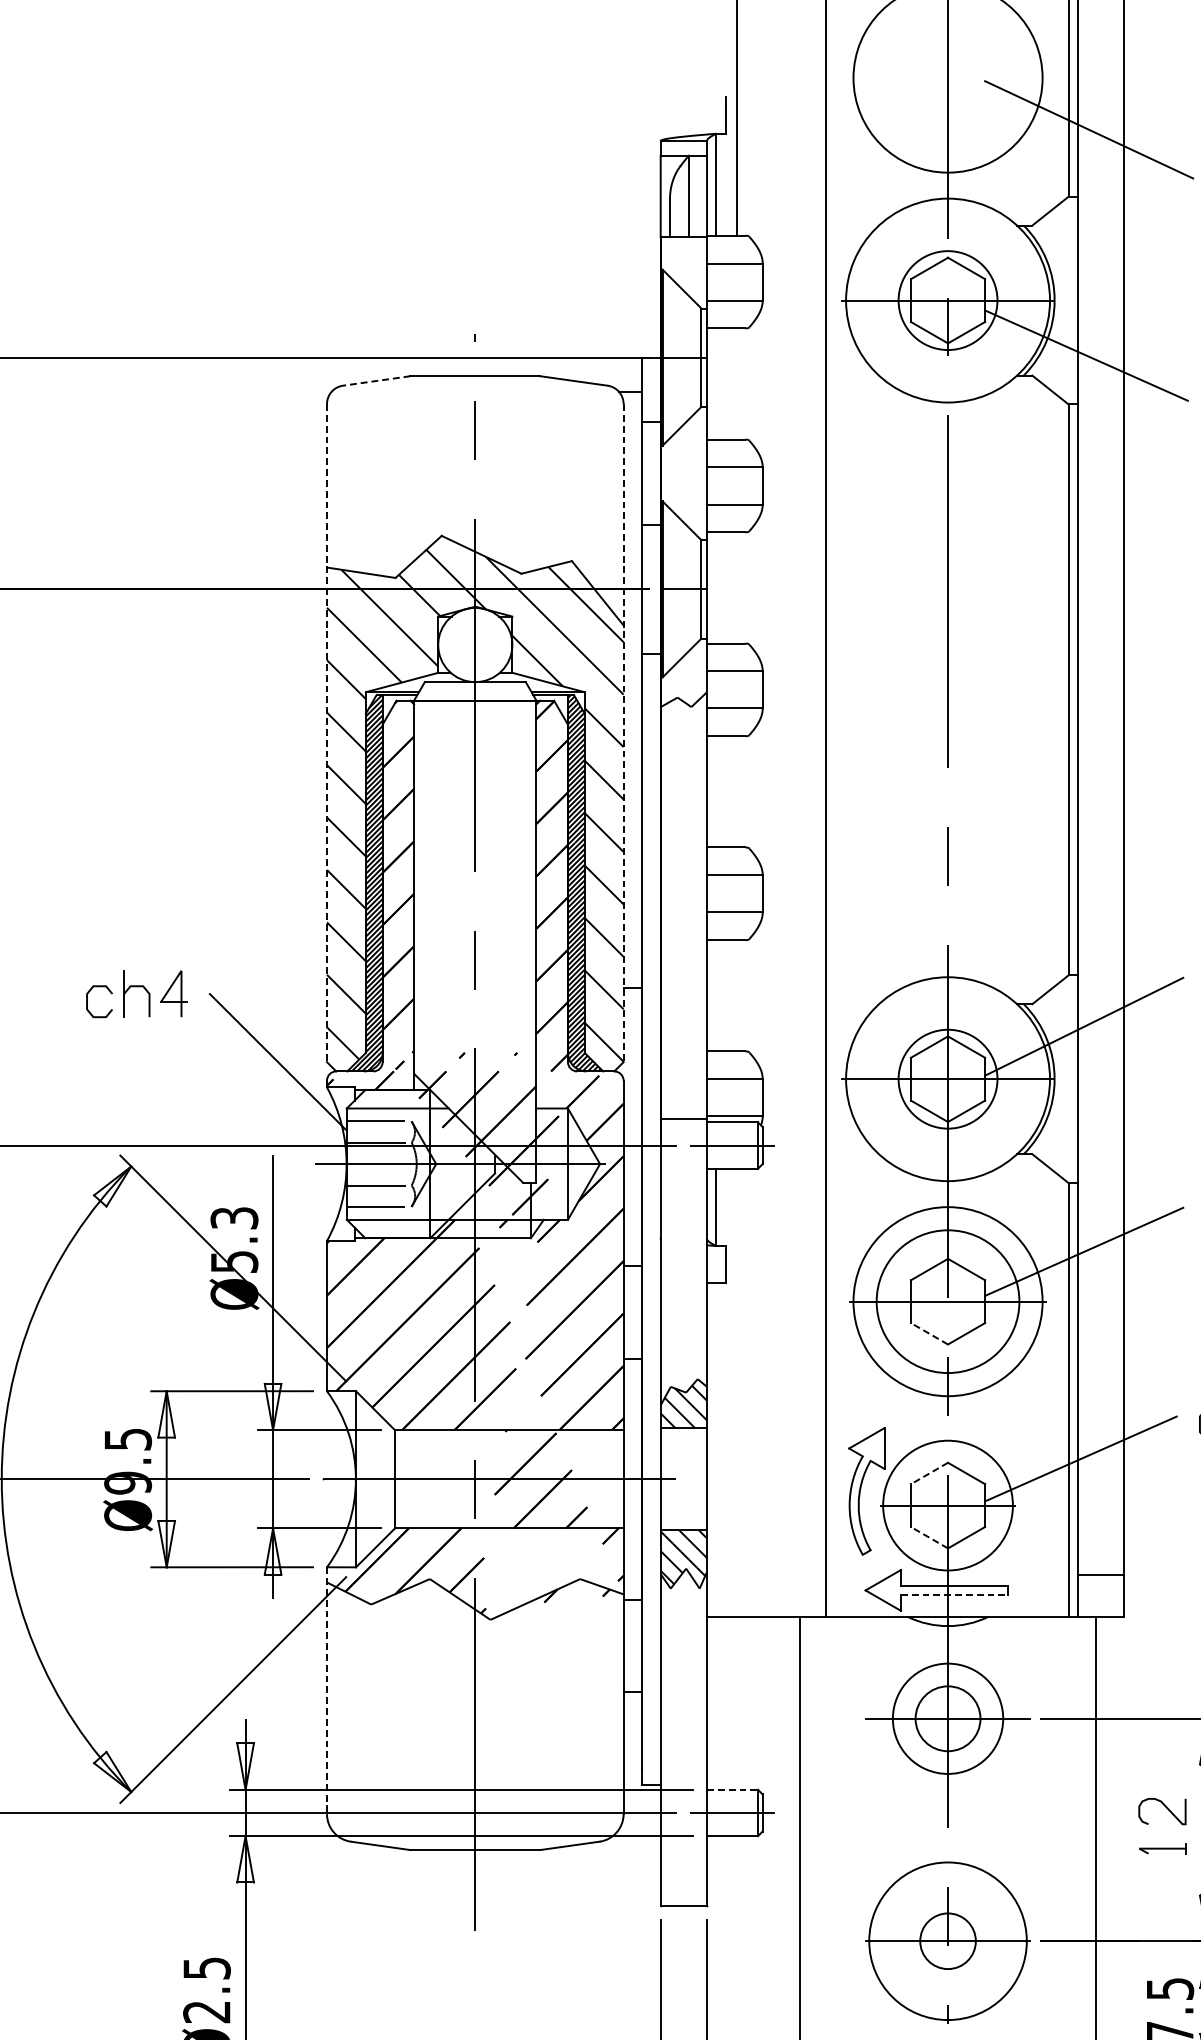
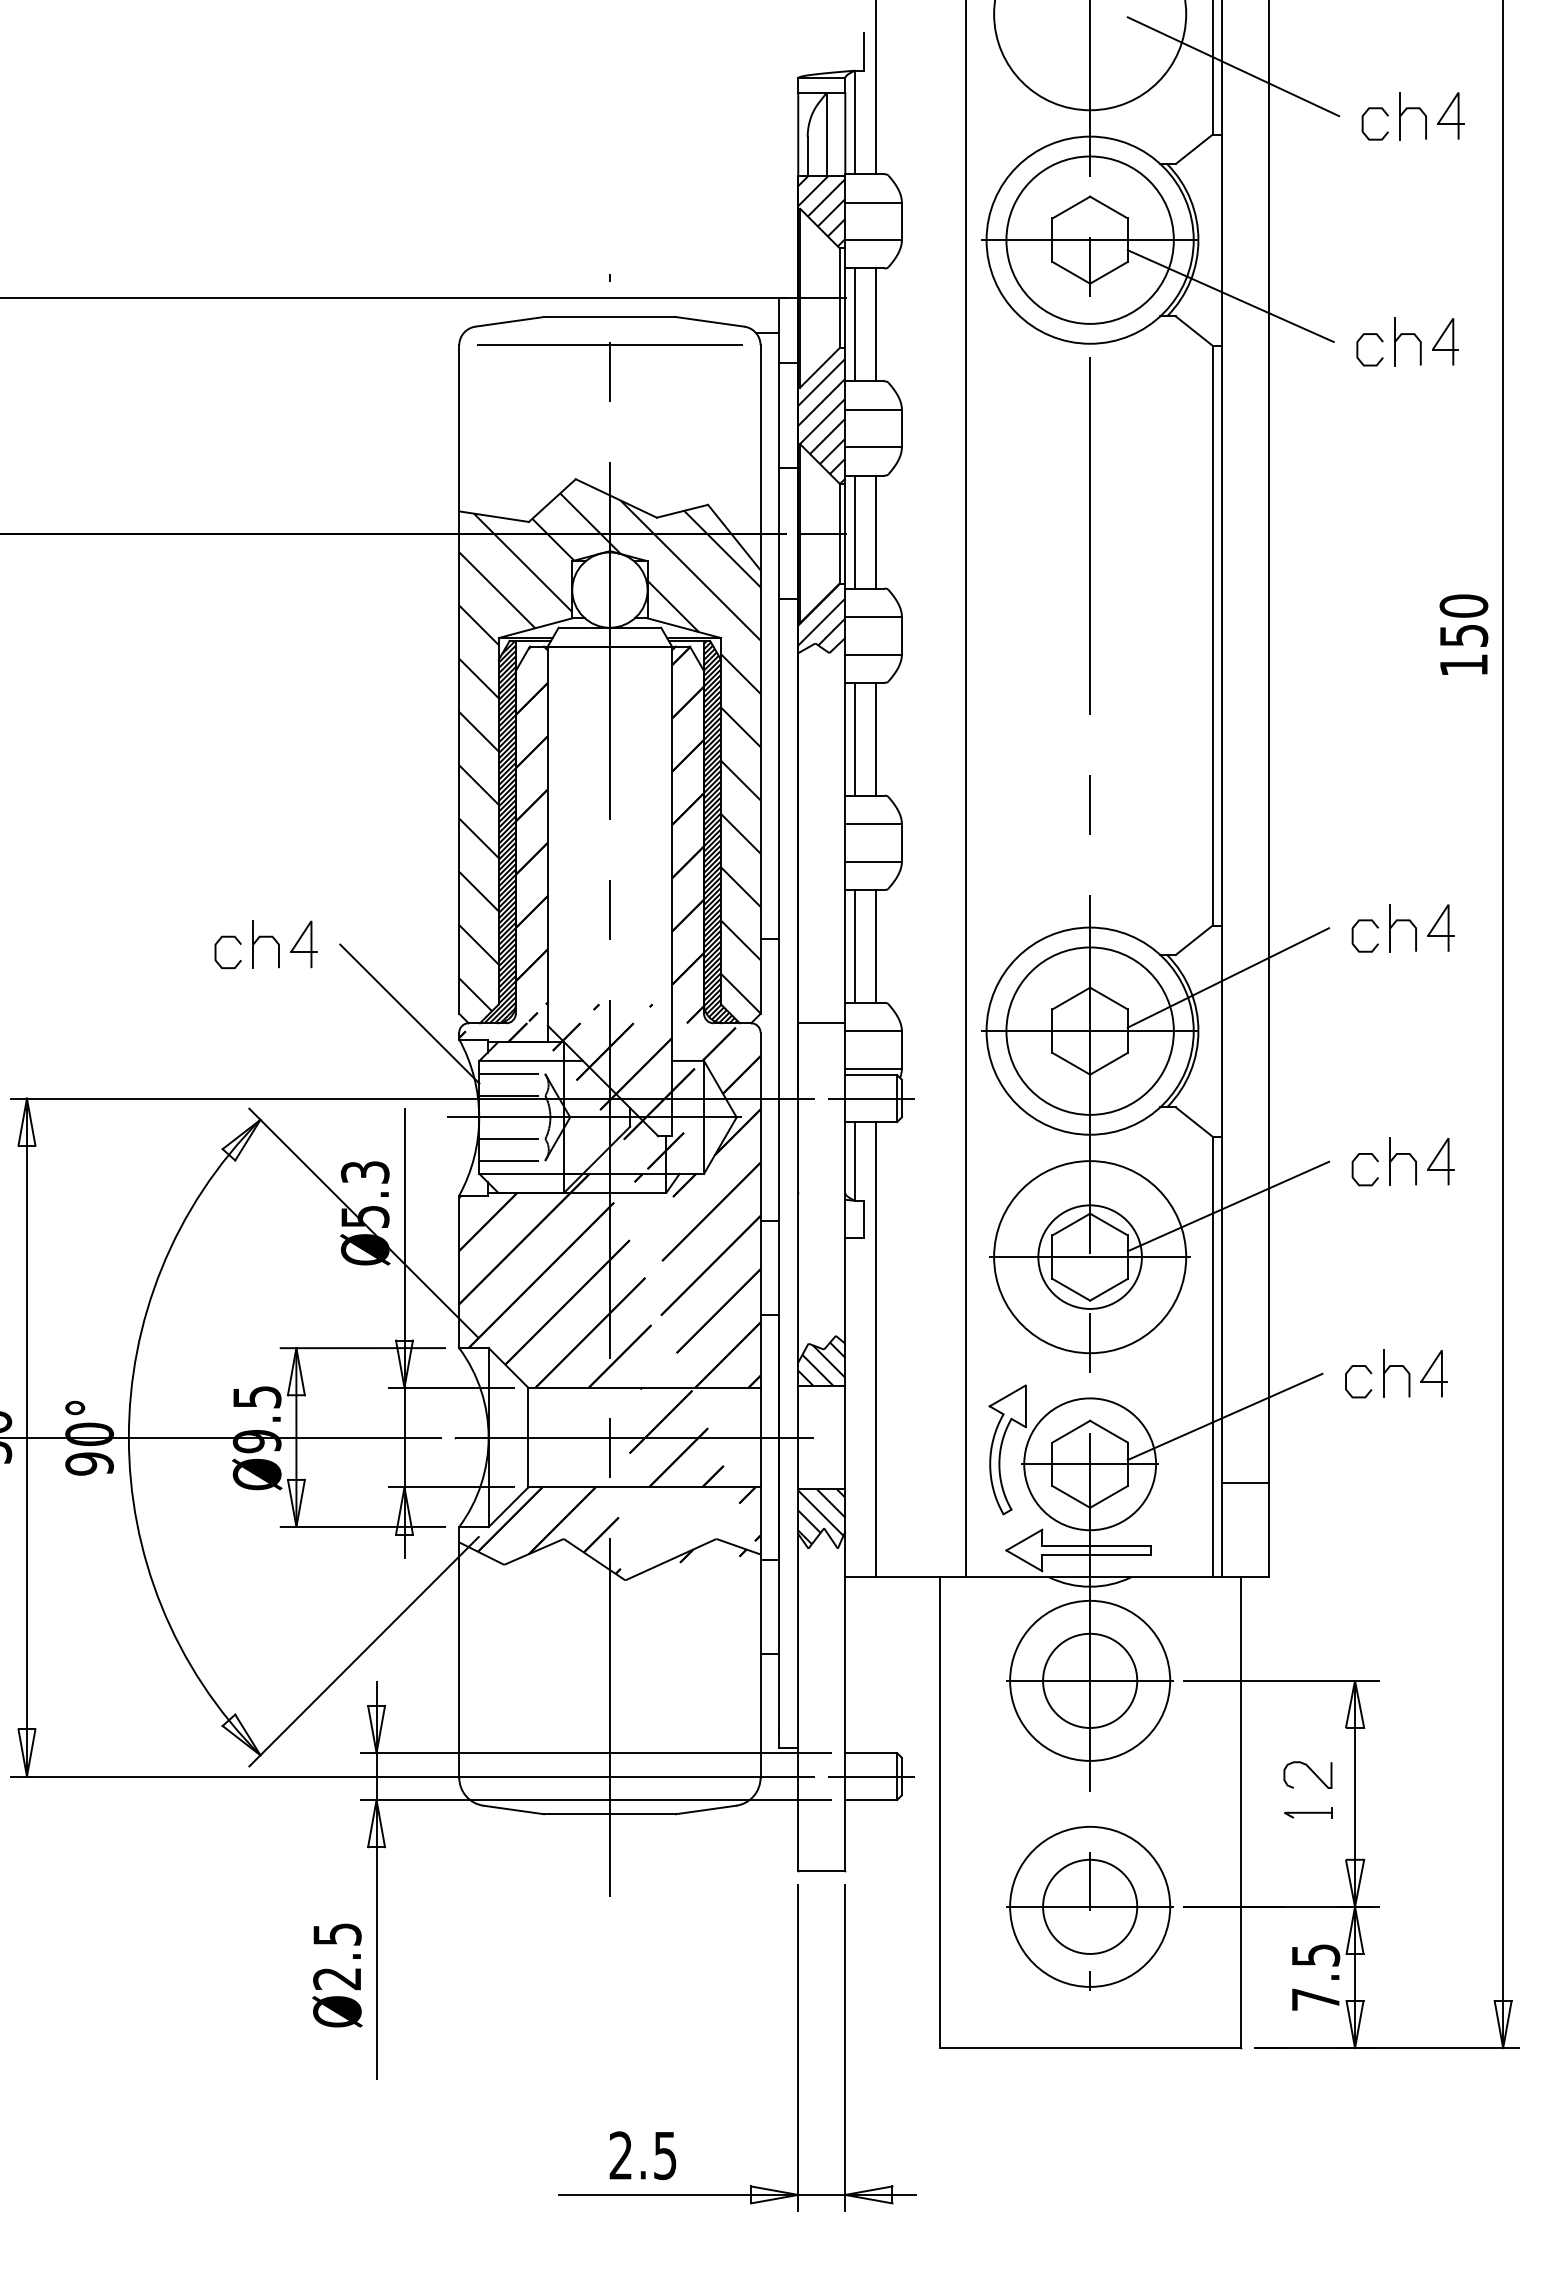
circle: (947, 299) -> (1089, 239), size x1.67
line: (376, 380) -> (509, 321), dashed -> solid
line: (716, 383) -> (854, 324), added
line: (736, 383) -> (875, 324), added
line: (474, 404) -> (609, 345), added
hatch: (683, 468) -> (821, 410), added
line: (716, 587) -> (854, 531), added
line: (736, 587) -> (875, 531), added
line: (327, 734) -> (459, 680), dashed -> solid
line: (623, 734) -> (760, 680), dashed -> solid
line: (716, 791) -> (854, 738), added
line: (736, 791) -> (875, 738), added
line: (716, 994) -> (854, 945), added
line: (736, 994) -> (875, 945), added
circle: (947, 1078) -> (1089, 1030), size x1.67
line: (683, 1118) -> (821, 1023), moved
circle: (947, 1301) -> (1089, 1256), size x0.71
line: (929, 1333) -> (1071, 1289), dashed -> solid
line: (736, 1392) -> (875, 1349), added
line: (929, 1473) -> (1071, 1431), dashed -> solid
line: (929, 1537) -> (1071, 1496), dashed -> solid
line: (1100, 1575) -> (1245, 1483), moved
line: (955, 1595) -> (1097, 1555), dashed -> solid
line: (327, 1690) -> (459, 1652), dashed -> solid
circle: (948, 1718) -> (1090, 1680), size x1.43
circle: (948, 1718) -> (1090, 1680), size x1.43
line: (732, 1790) -> (871, 1753), dashed -> solid
circle: (948, 1940) -> (1090, 1906), size x1.67

